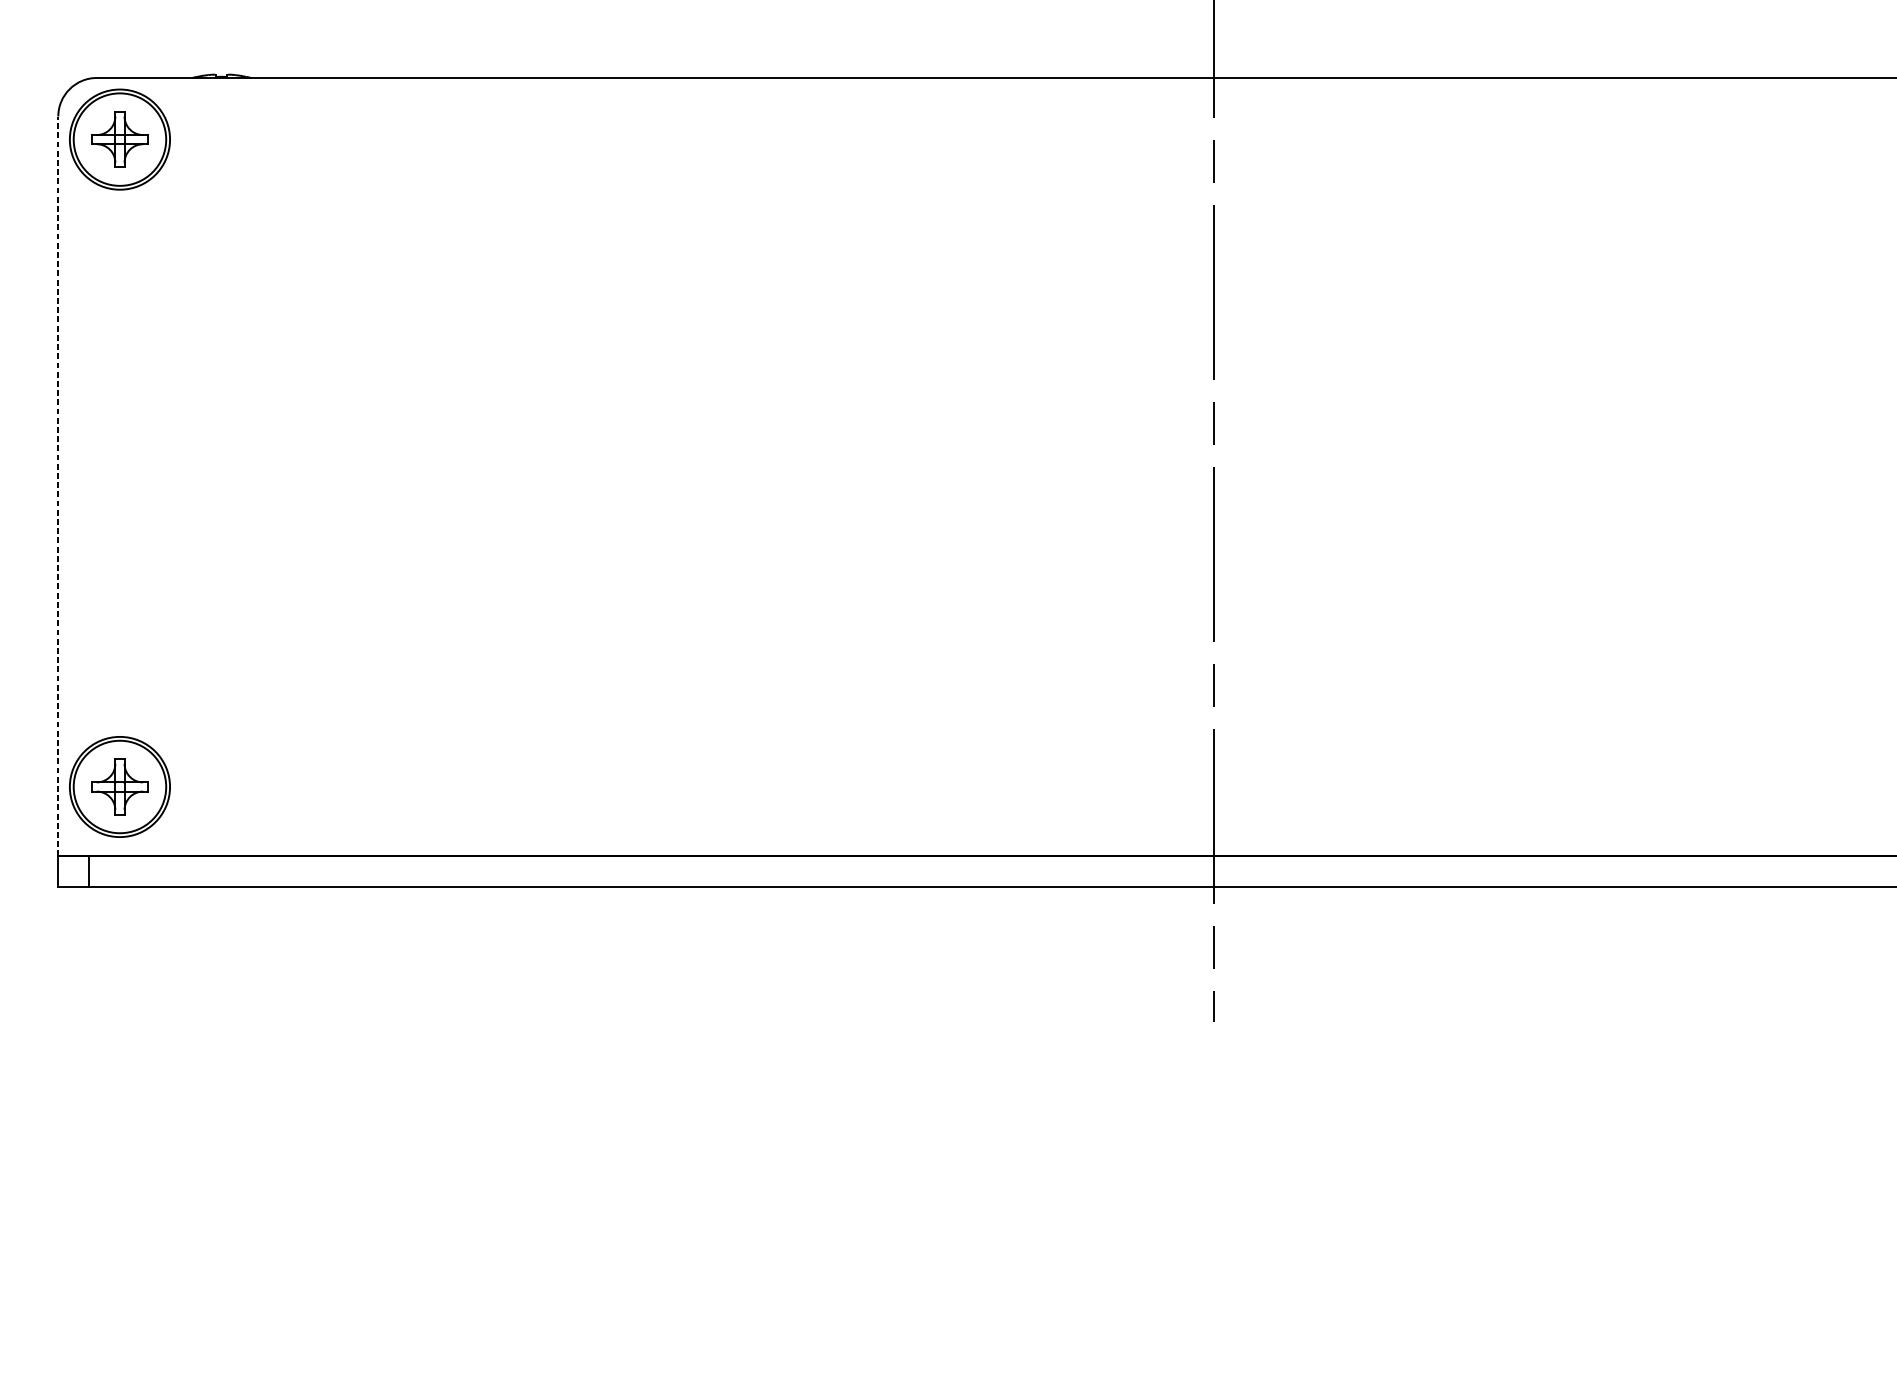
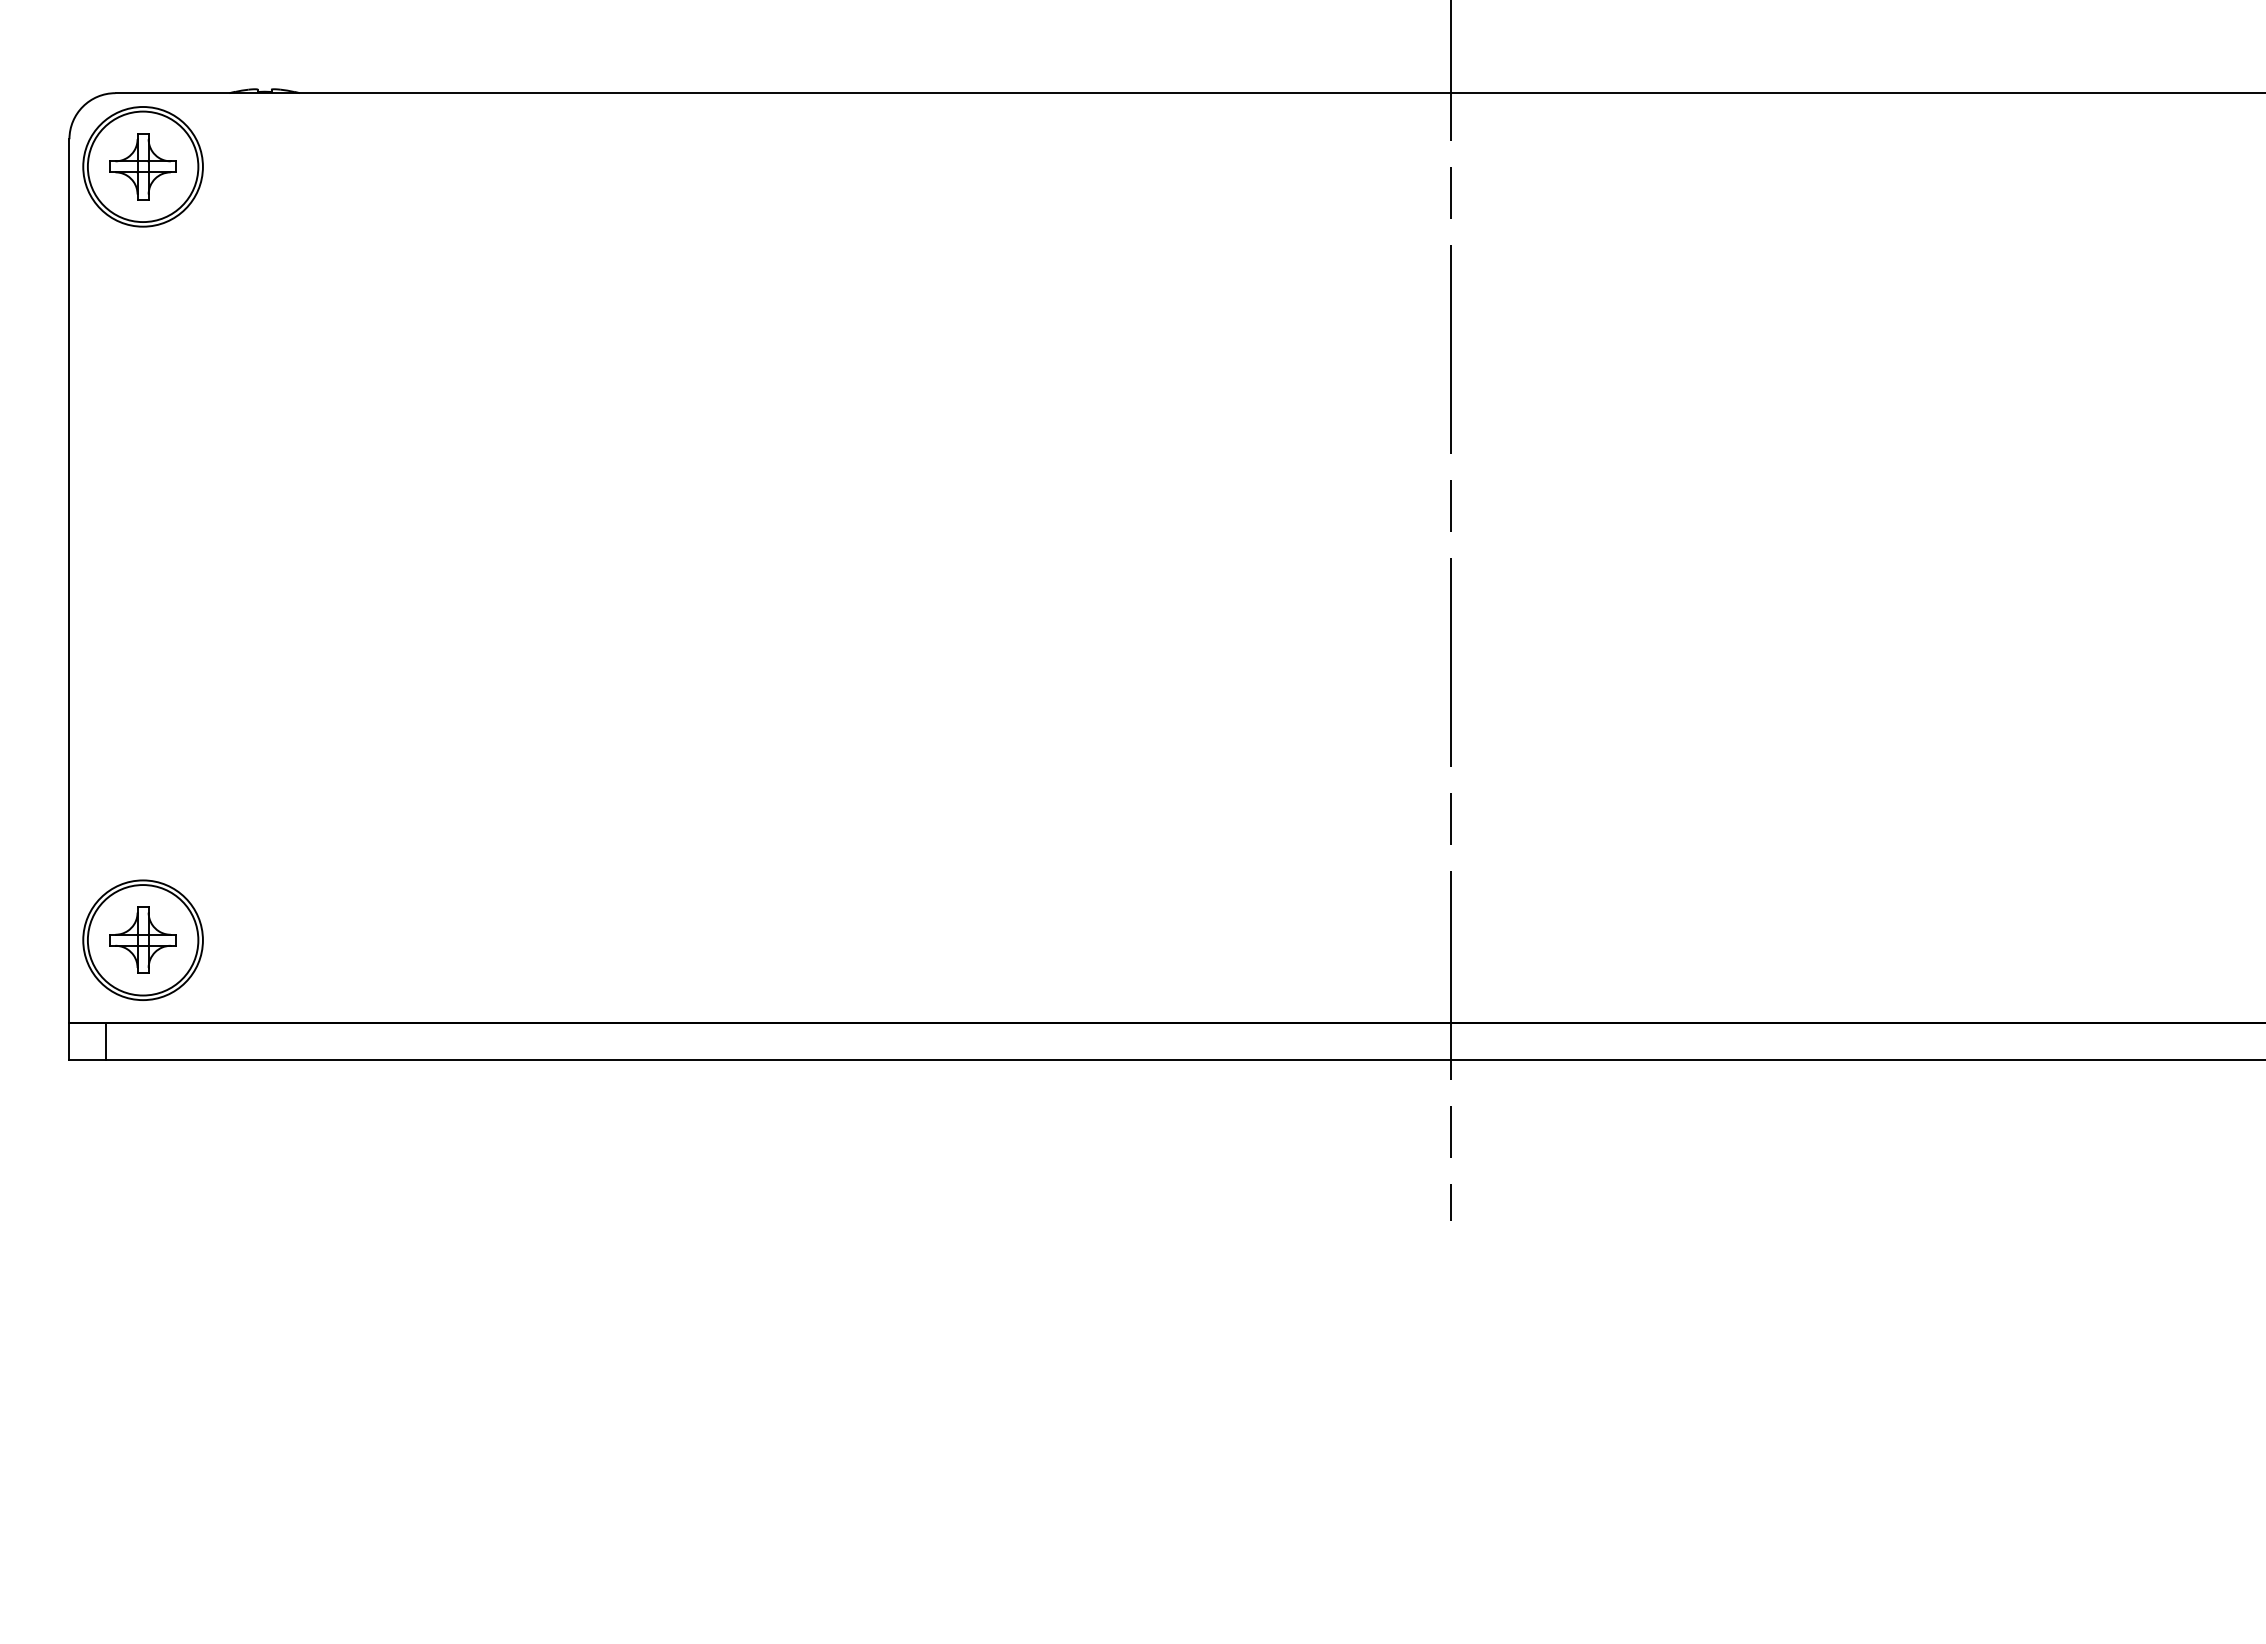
line: (58, 486) -> (69, 581), dashed -> solid

